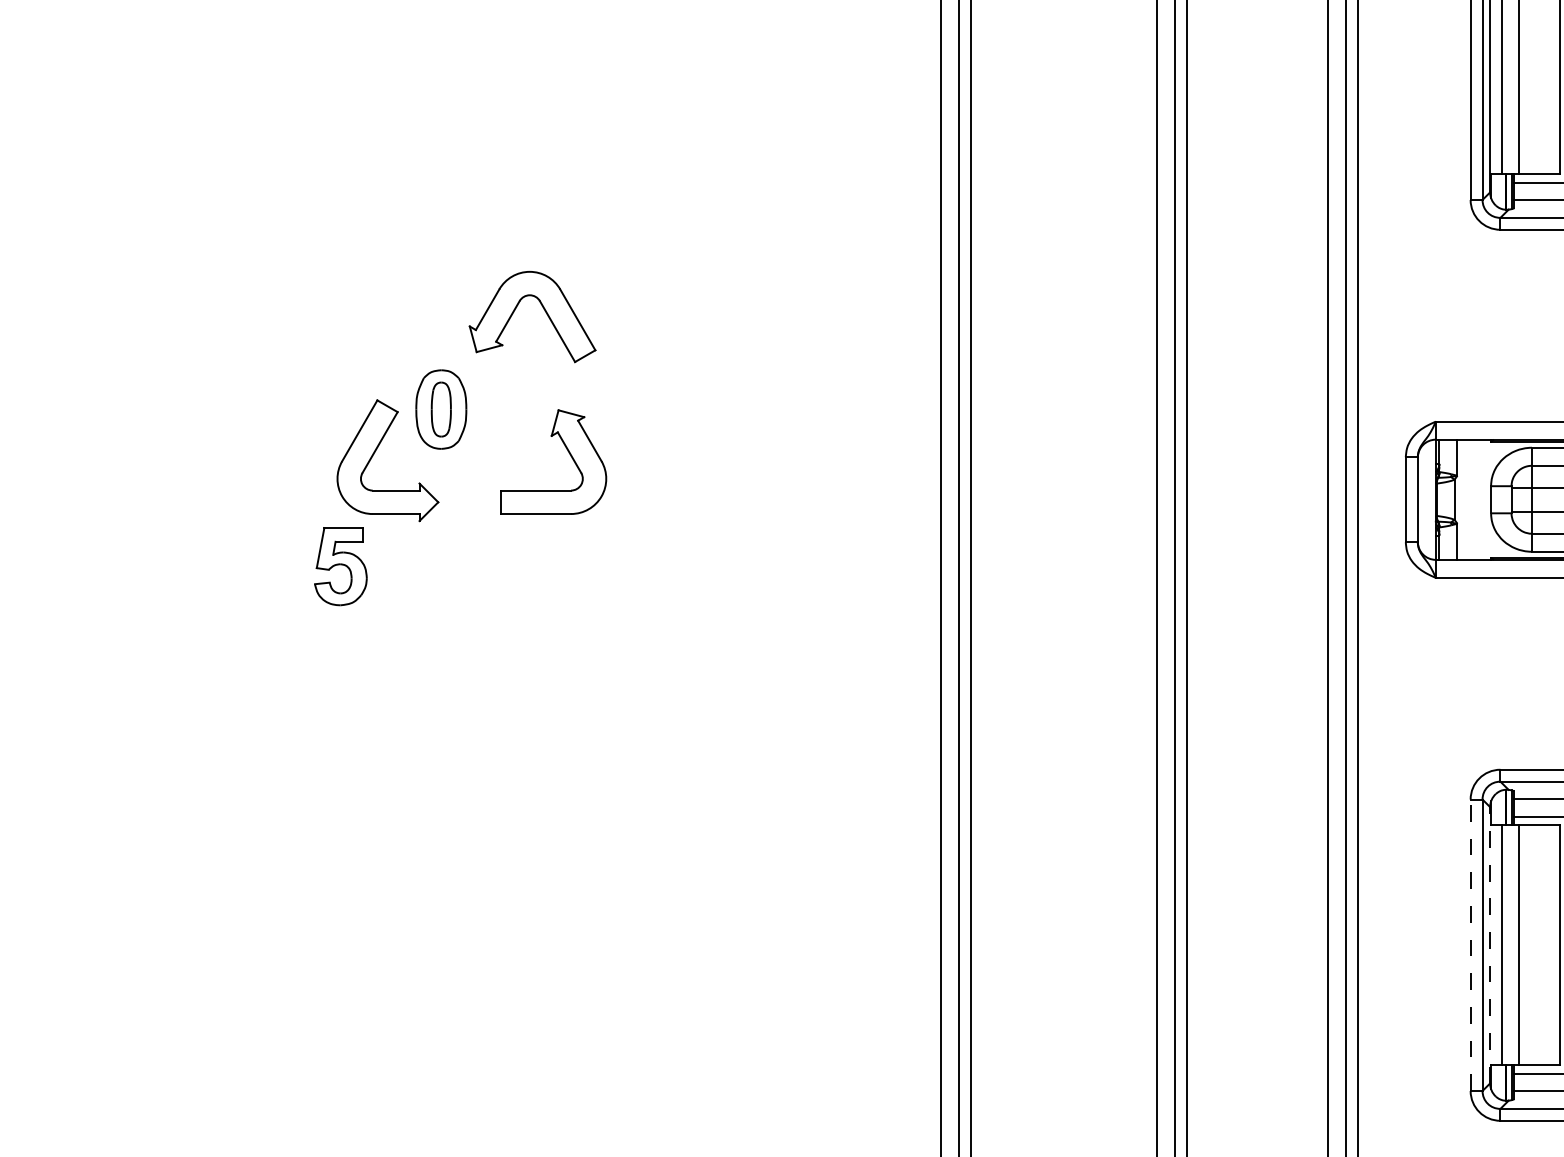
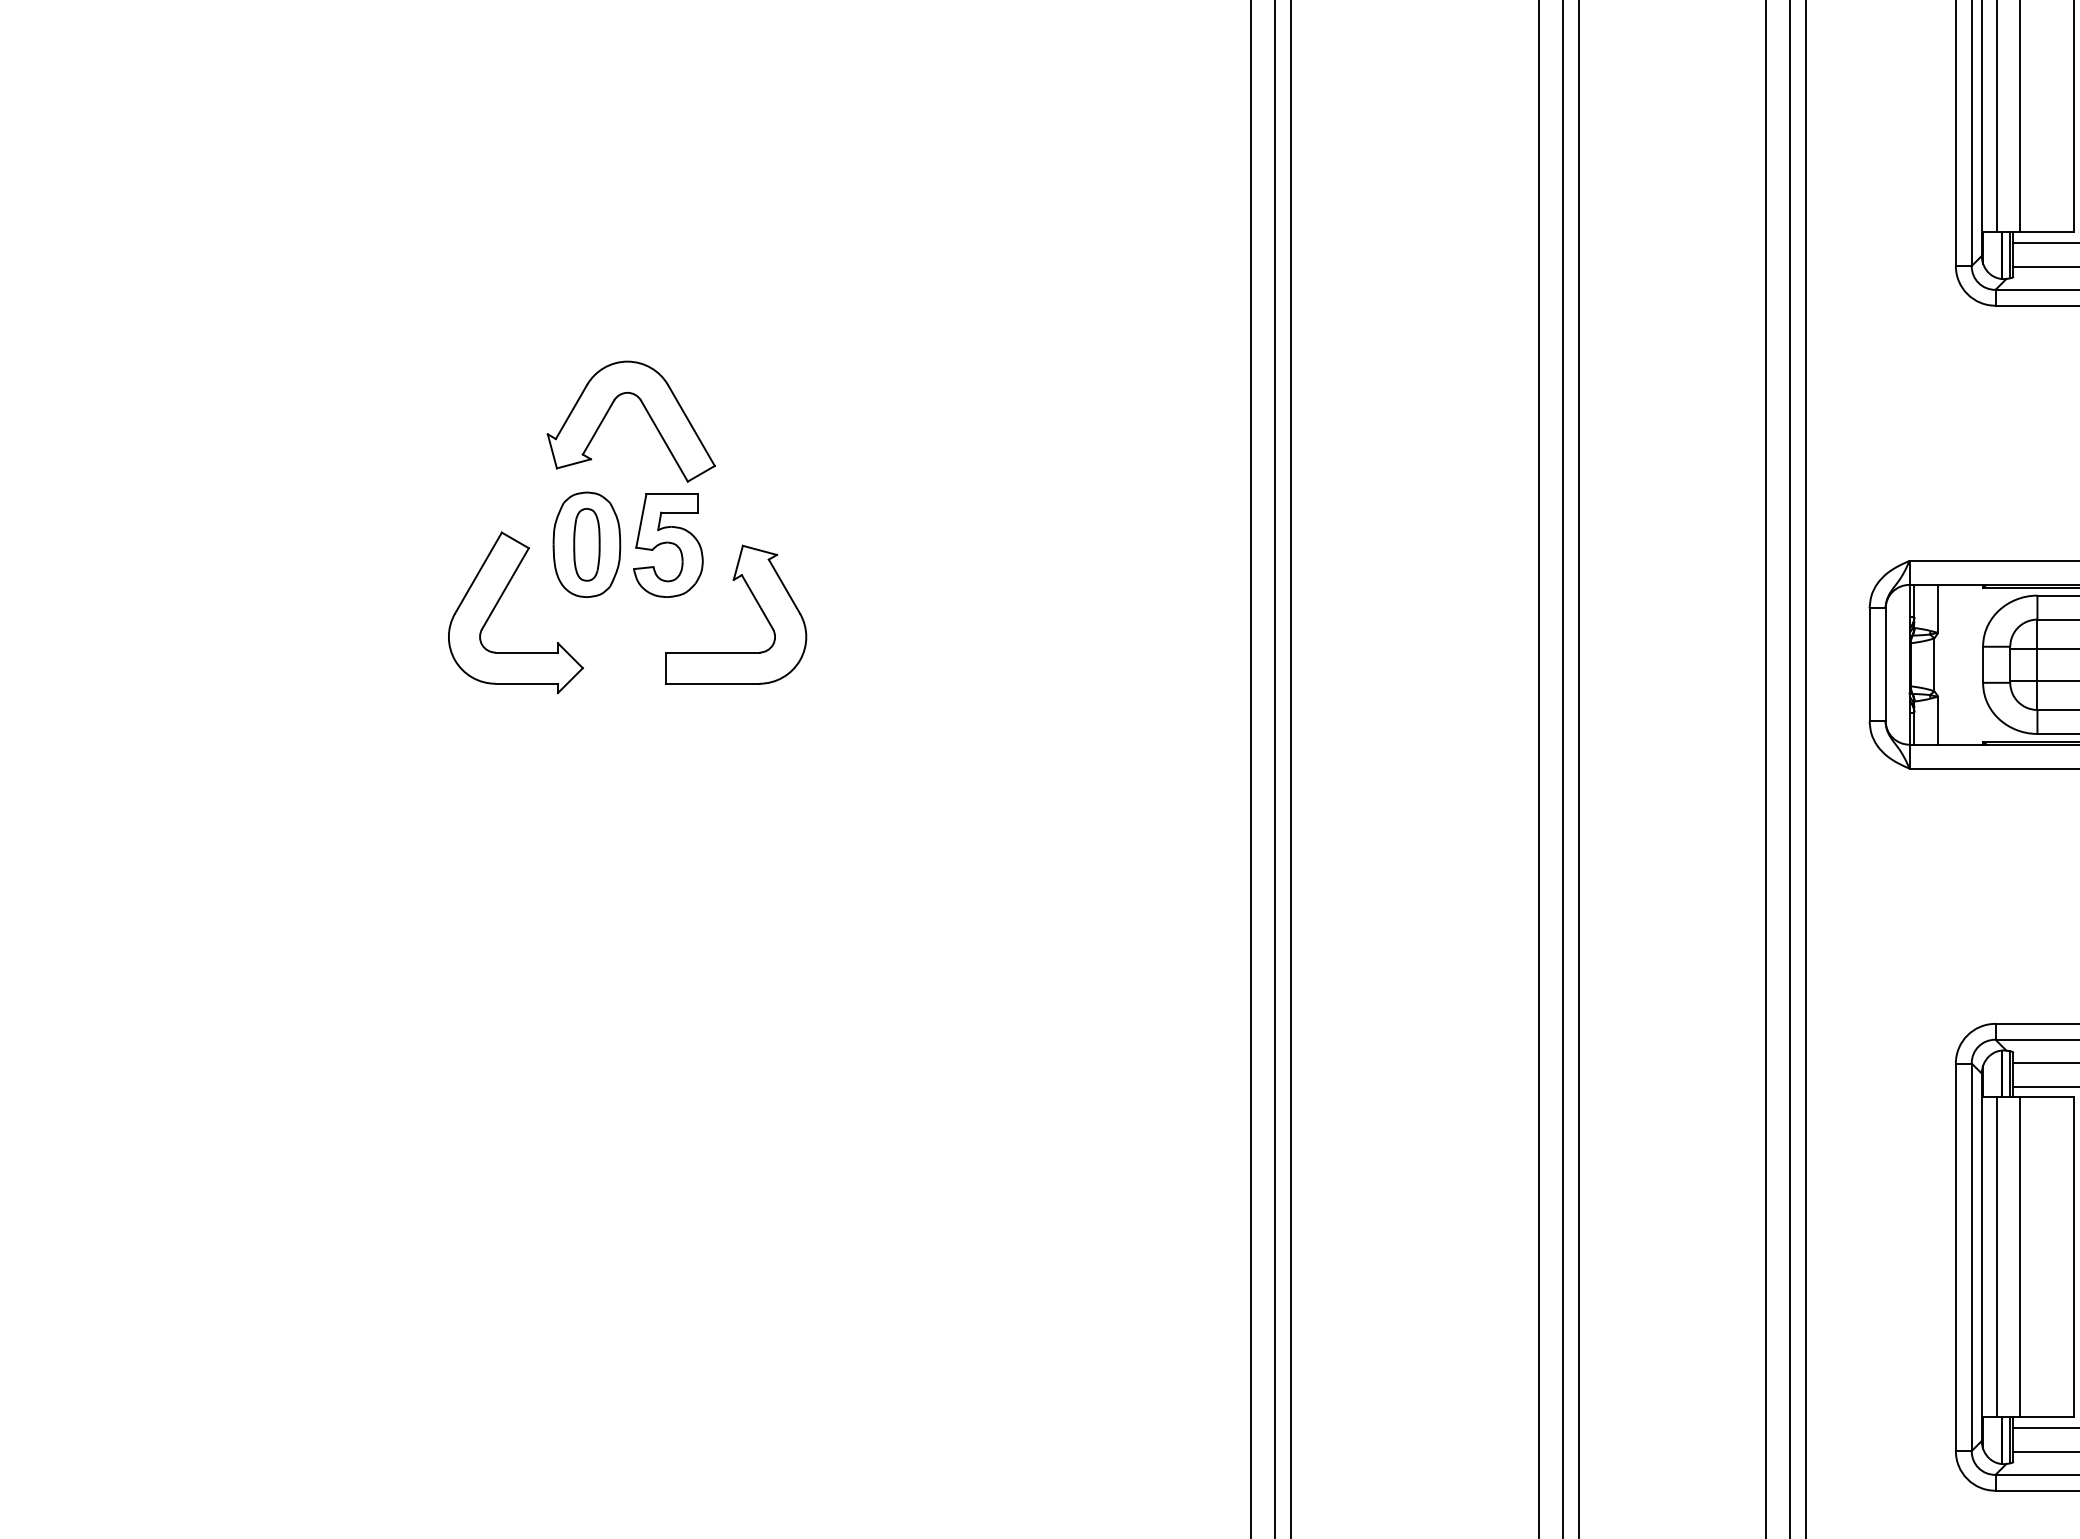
part: (544, 310) -> (646, 412), moved
part: (341, 566) -> (668, 545), moved
line: (1470, 945) -> (1955, 1257), dashed -> solid
line: (1489, 945) -> (1981, 1257), dashed -> solid

